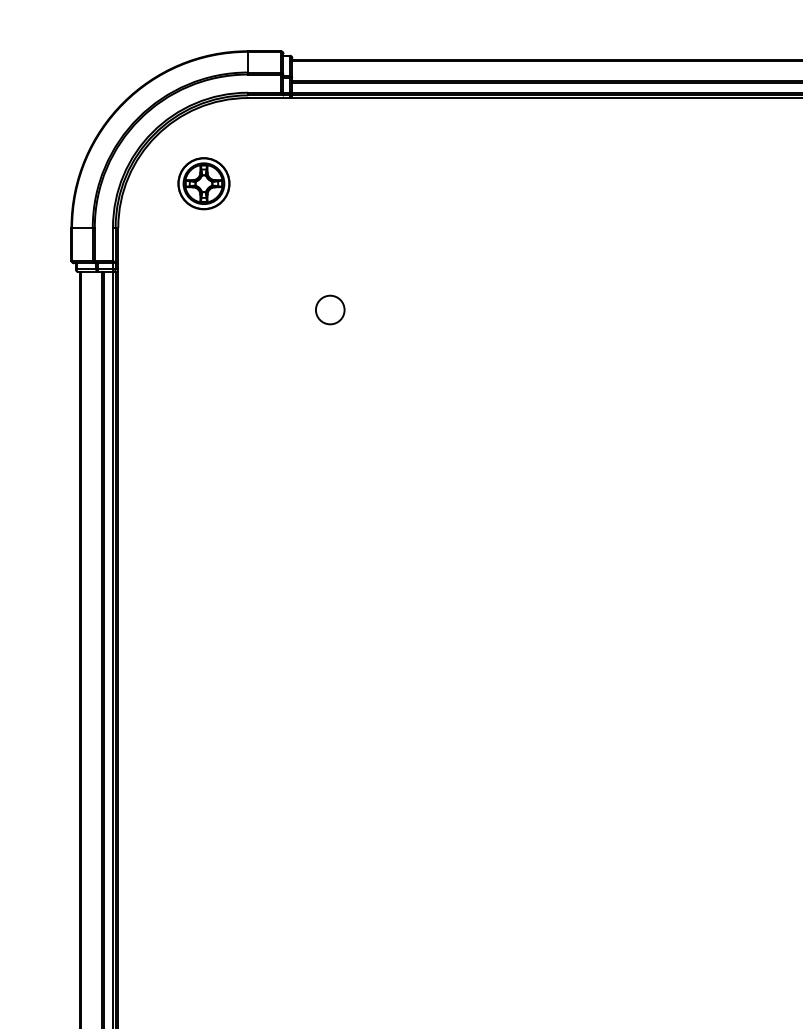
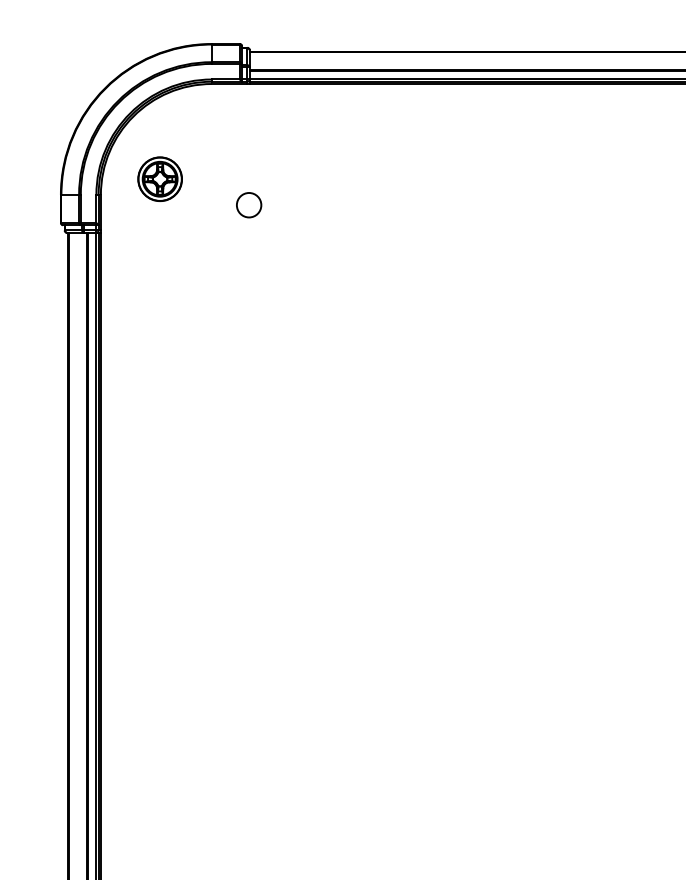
part: (203, 182) -> (159, 178), moved
circle: (330, 310) -> (249, 205), moved

